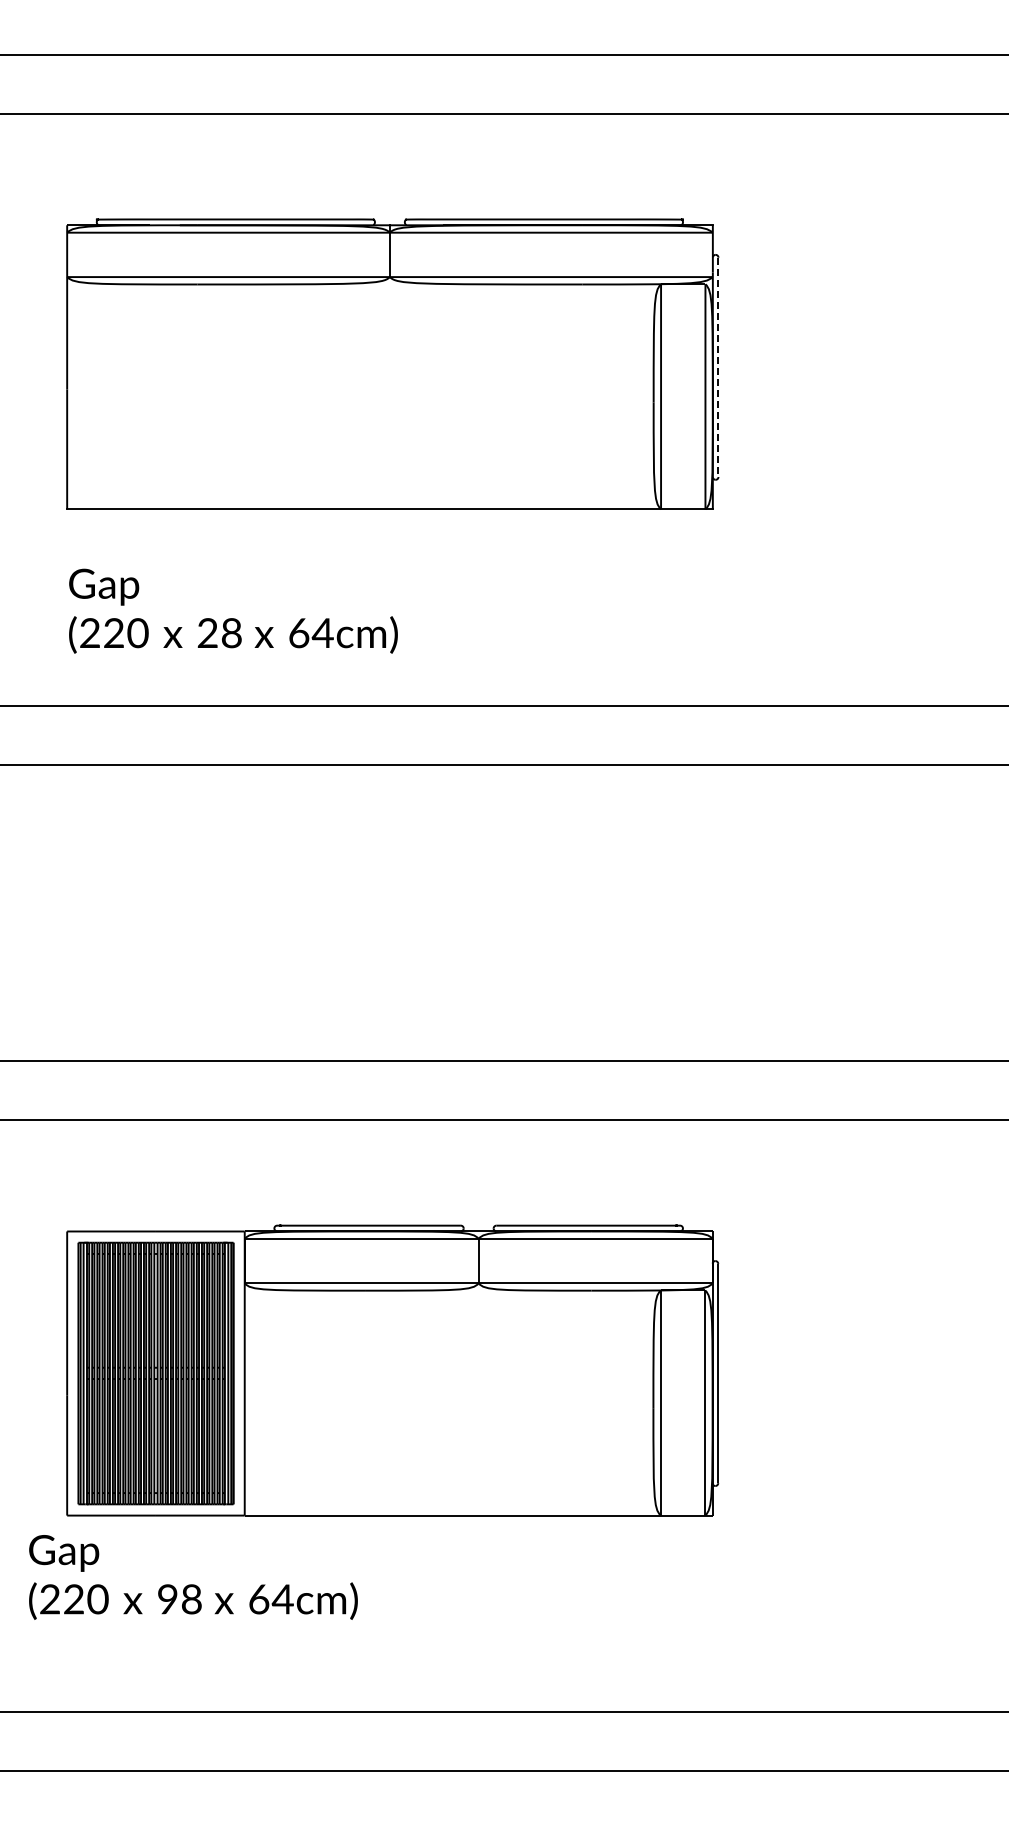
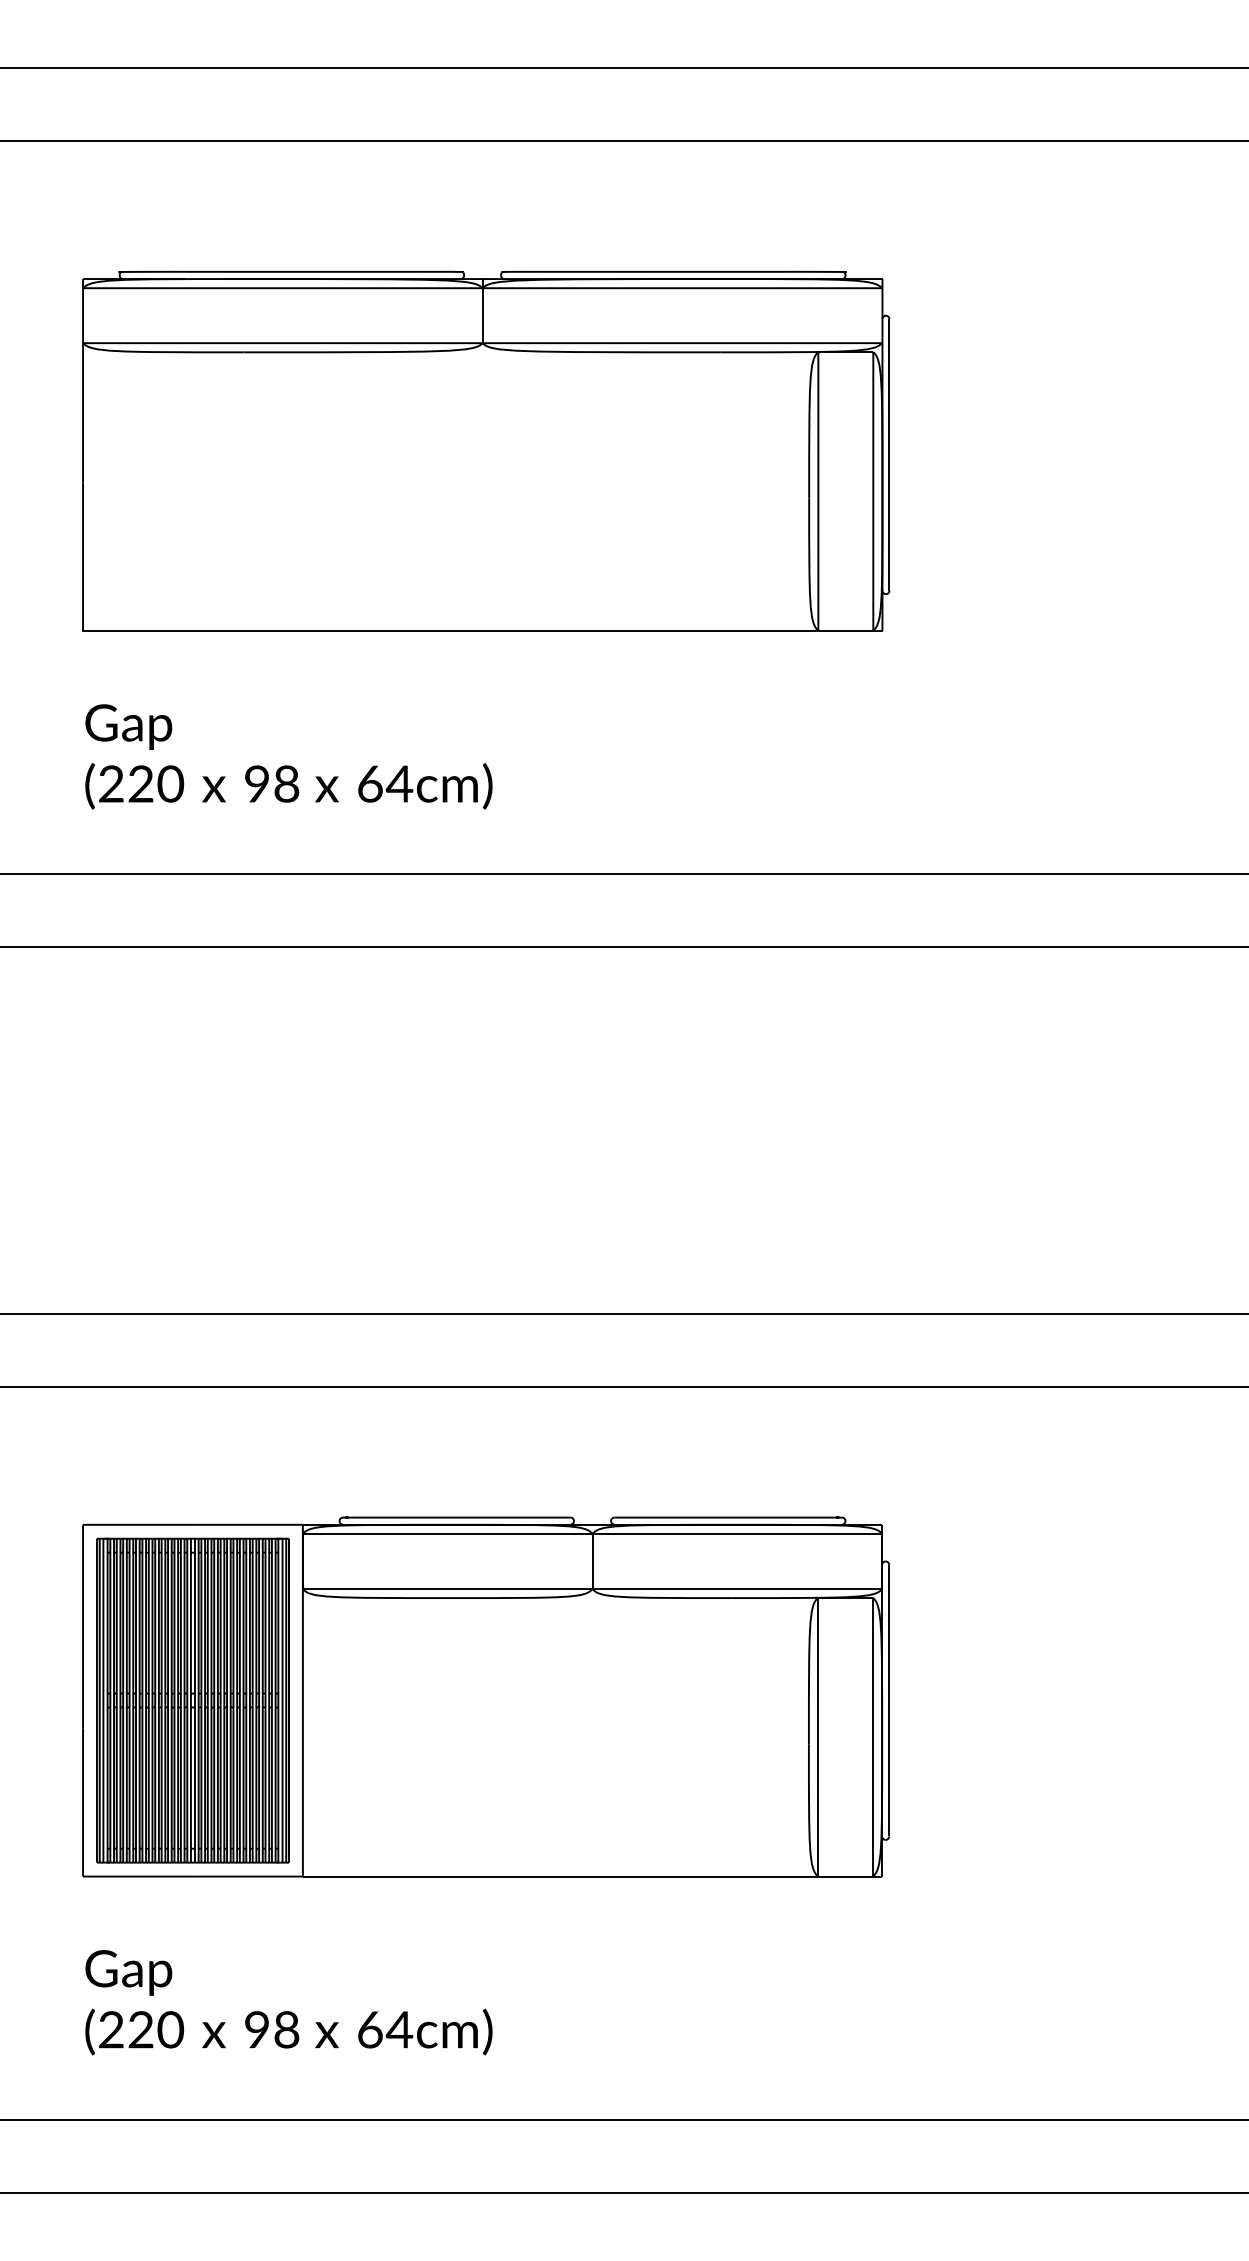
line: (718, 368) -> (889, 456), dashed -> solid
text: (207, 632) -> (256, 783), 28 -> 98
text: (193, 1577) -> (288, 2002), moved

